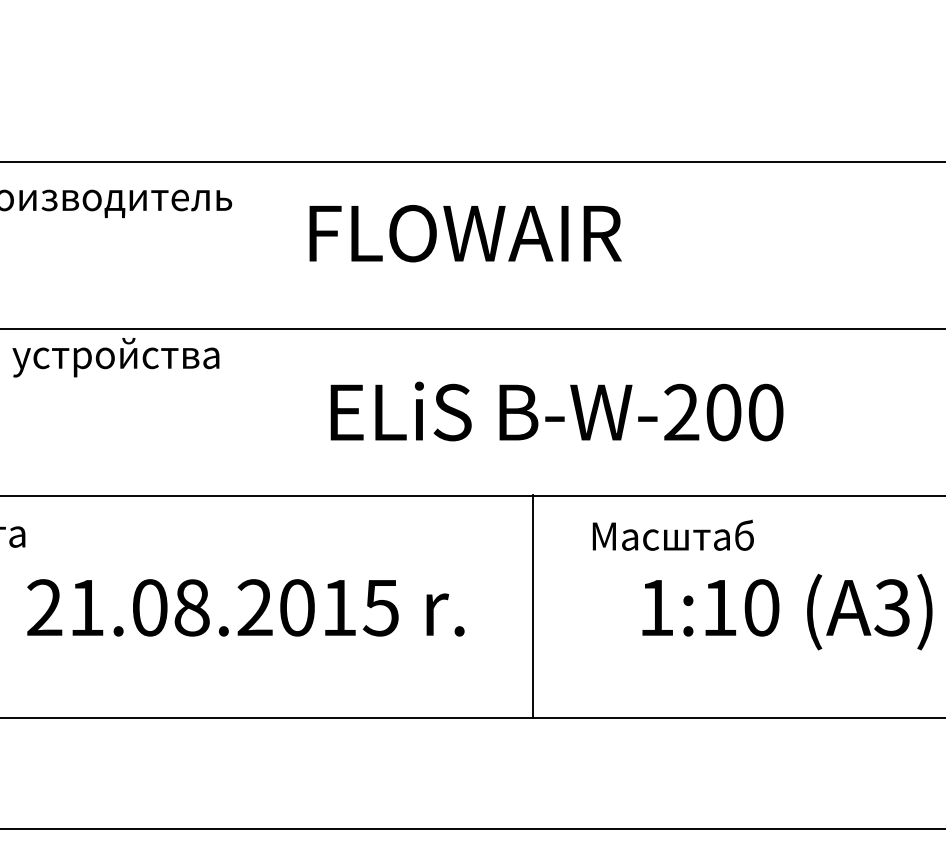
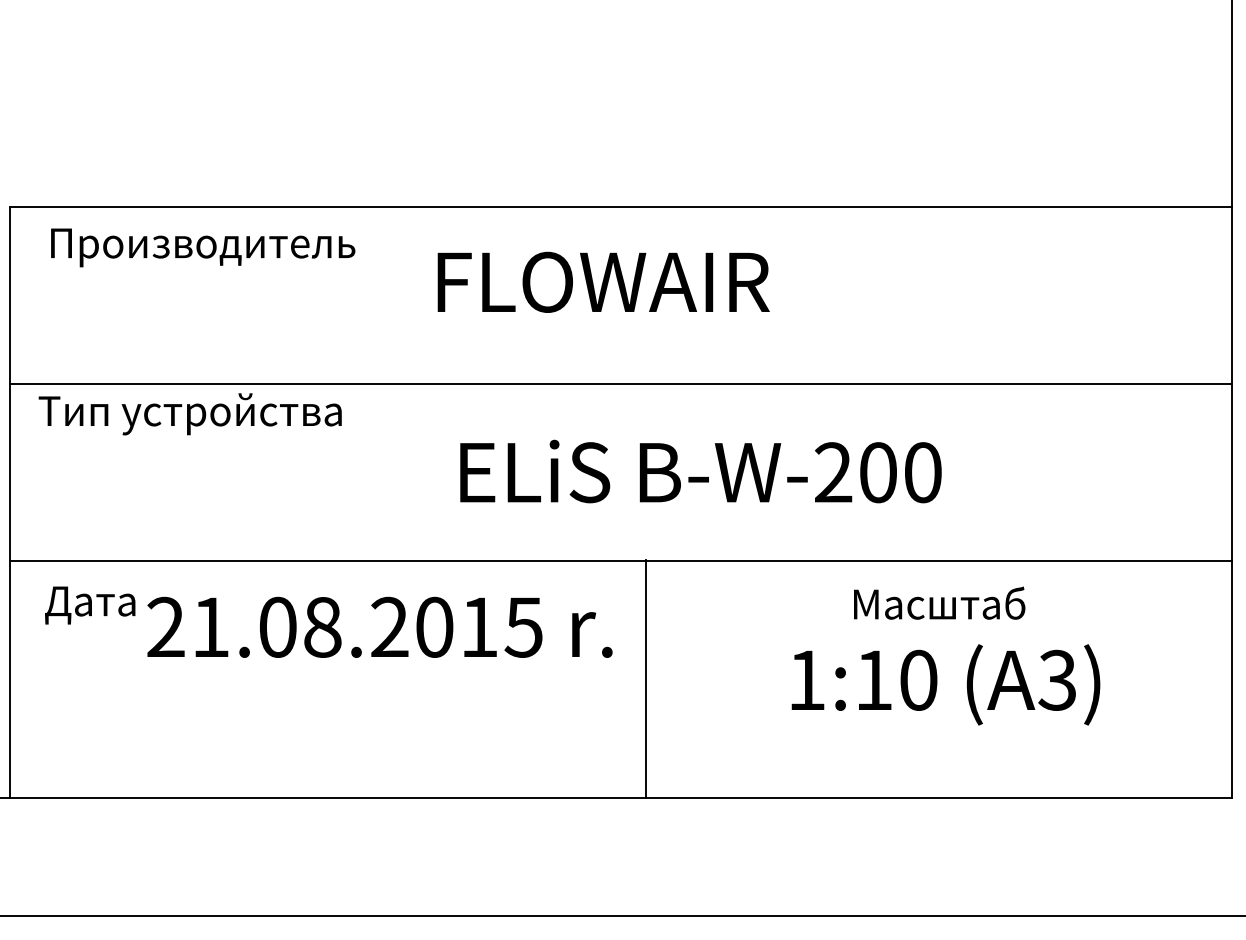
text: (673, 534) -> (939, 602), moved
line: (533, 606) -> (645, 678), moved
text: (245, 607) -> (379, 626), moved

